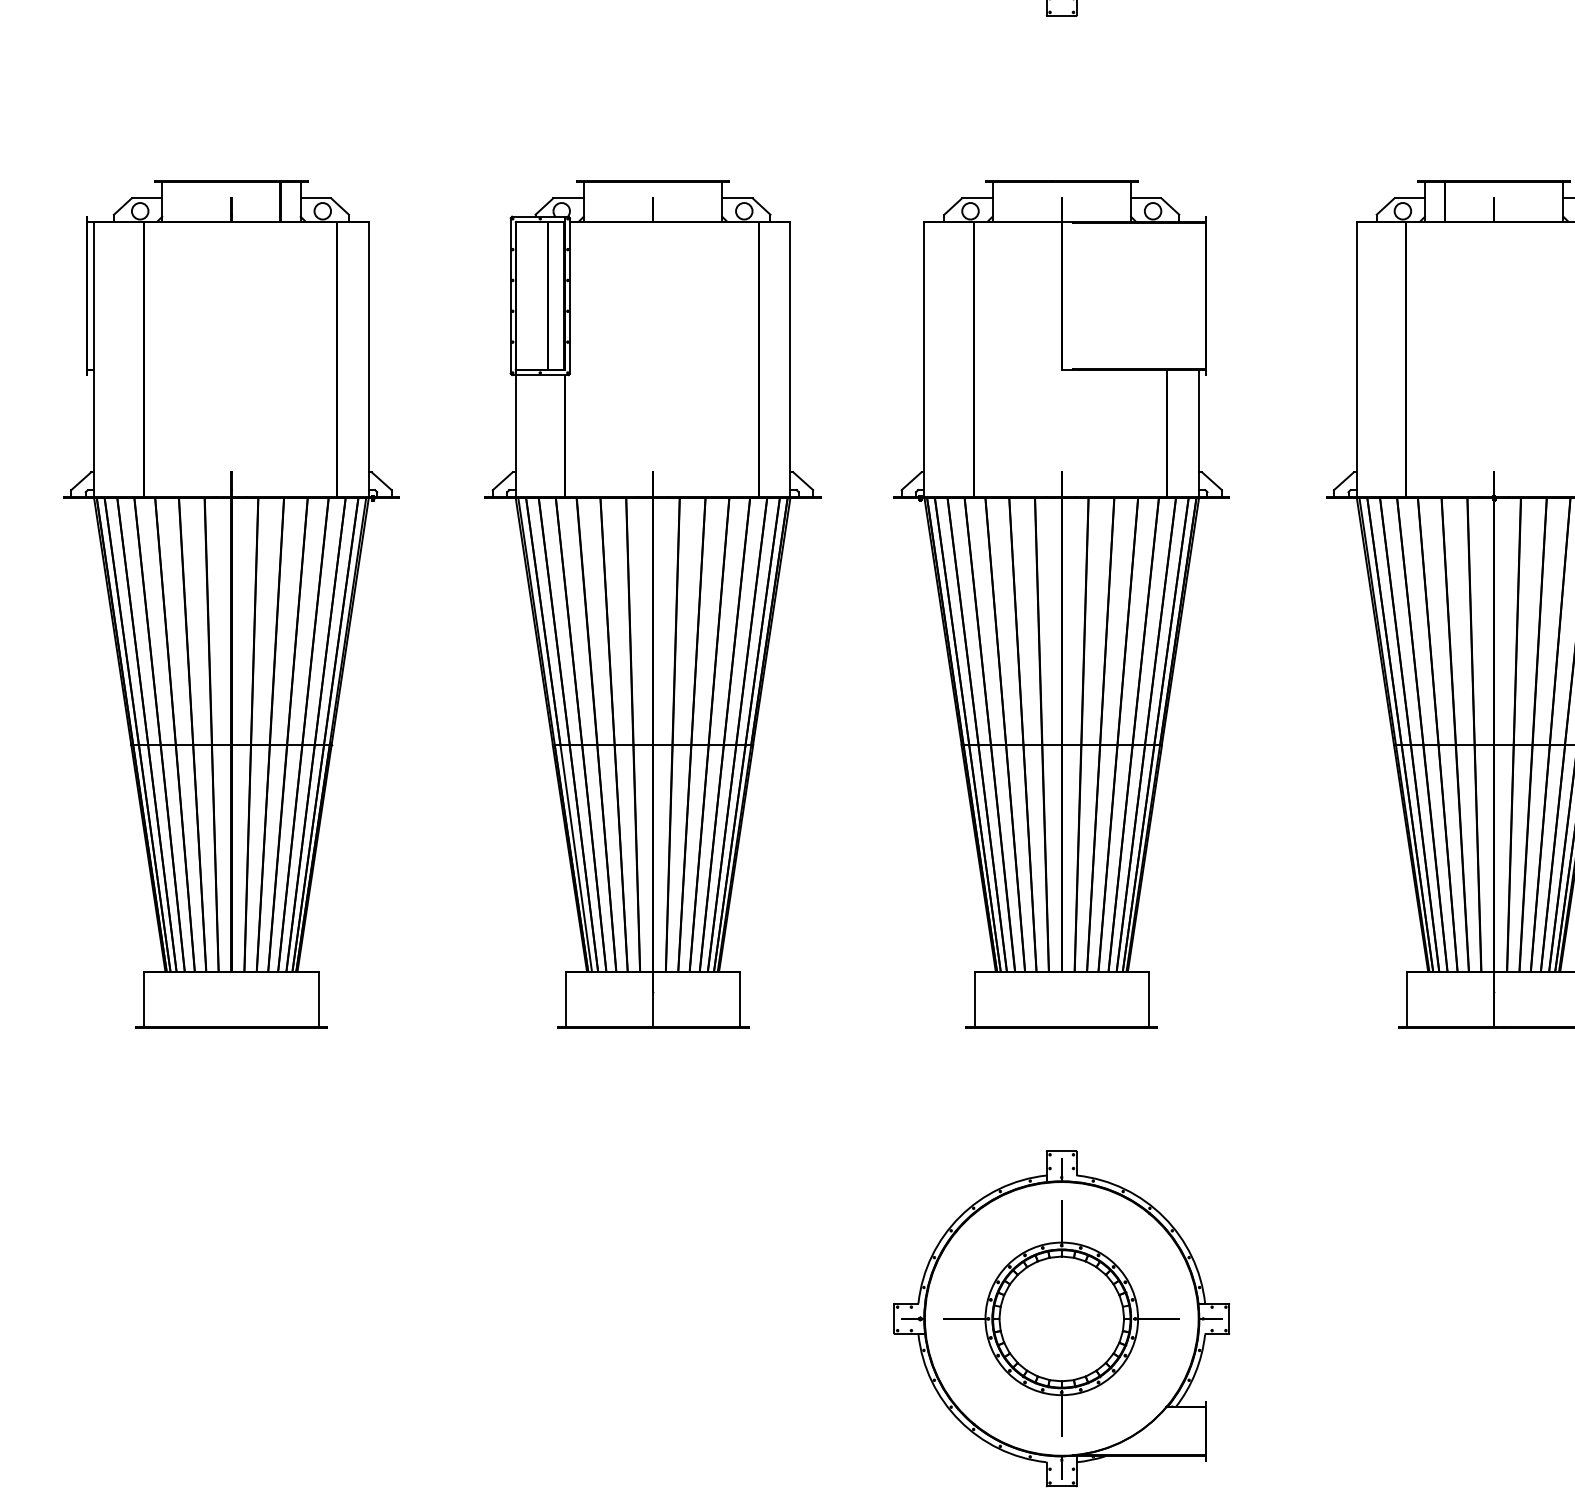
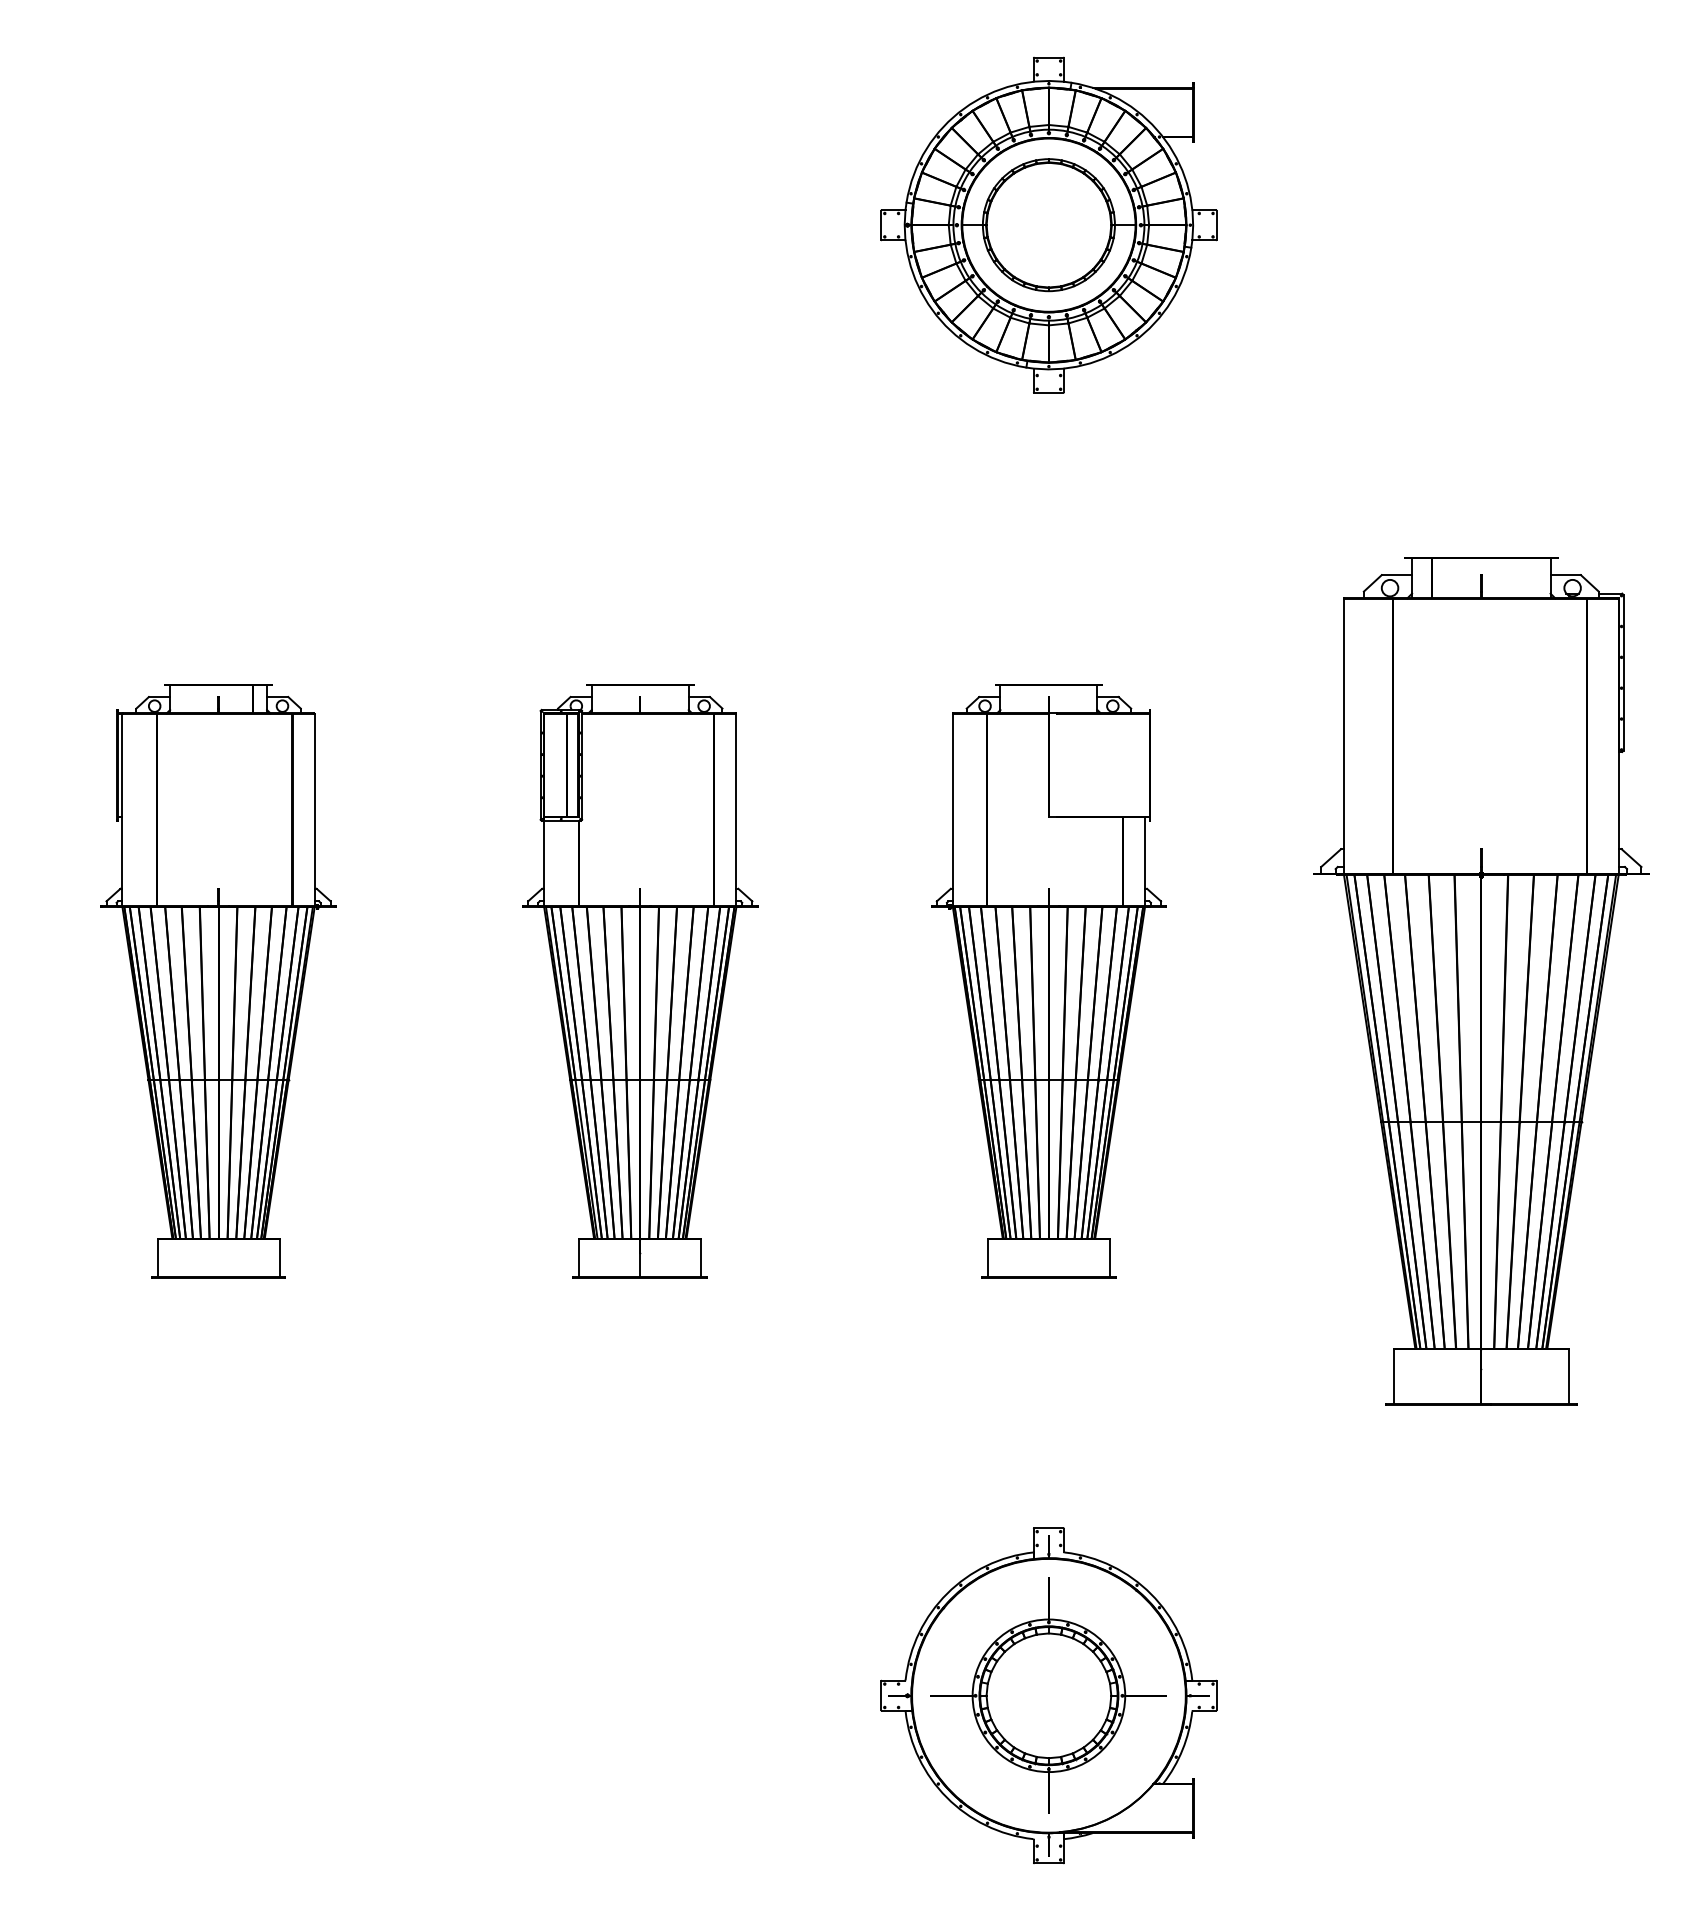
part: (231, 604) -> (218, 981), size x0.7
part: (653, 604) -> (640, 981), size x0.7
part: (1061, 604) -> (1048, 981), size x0.7

